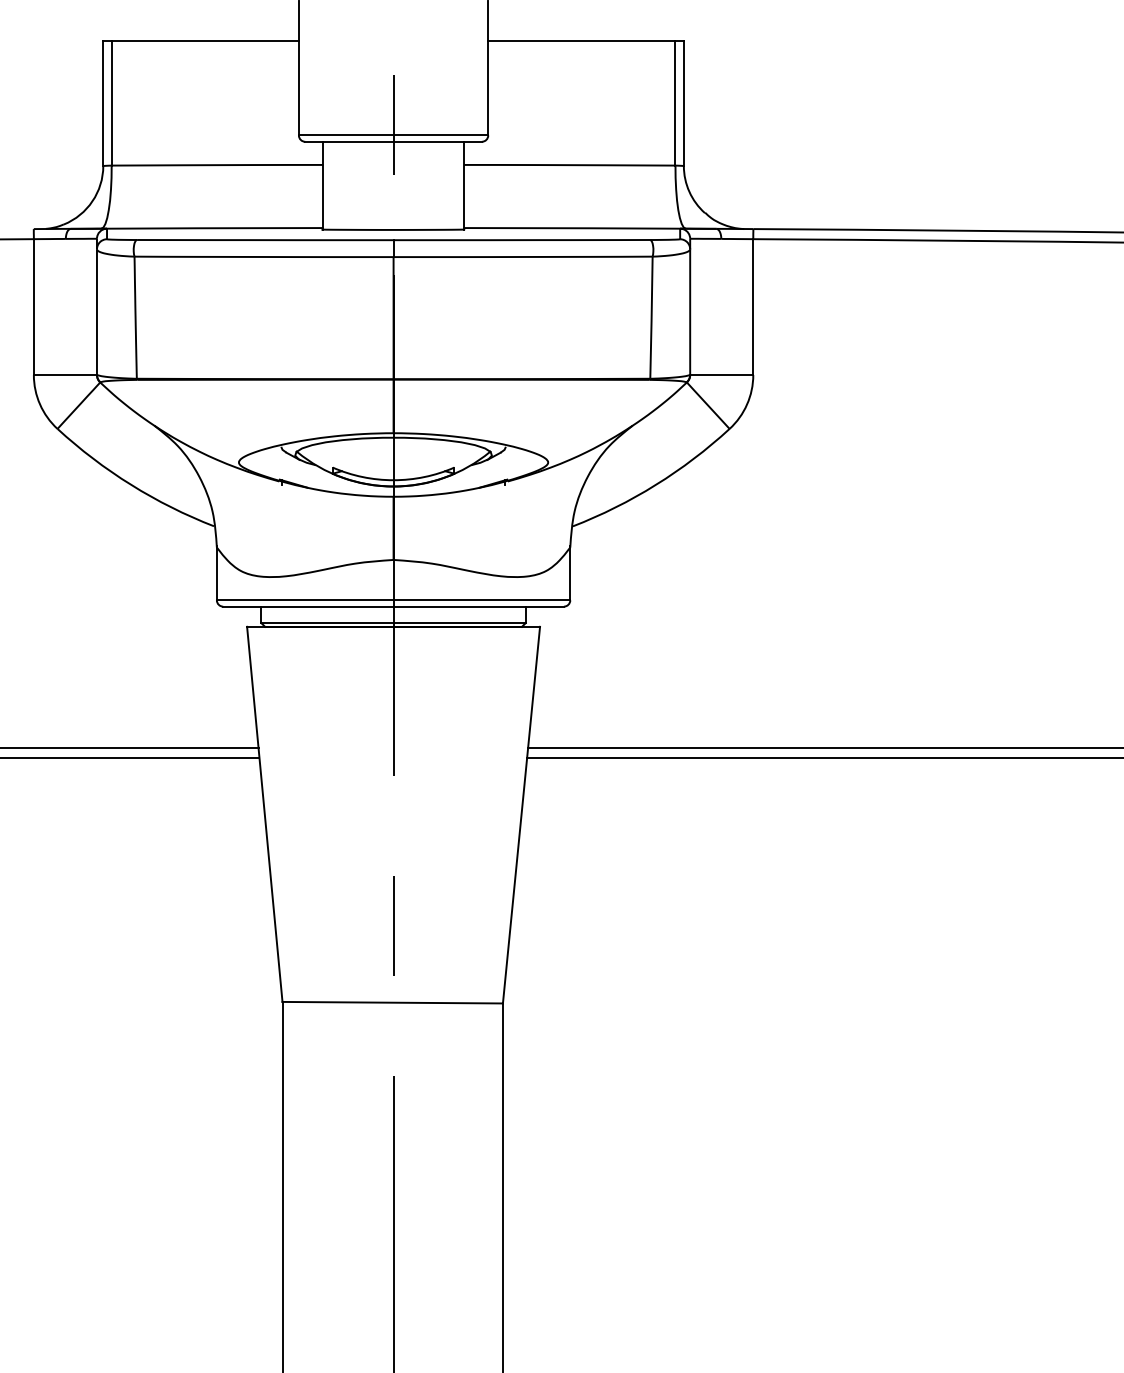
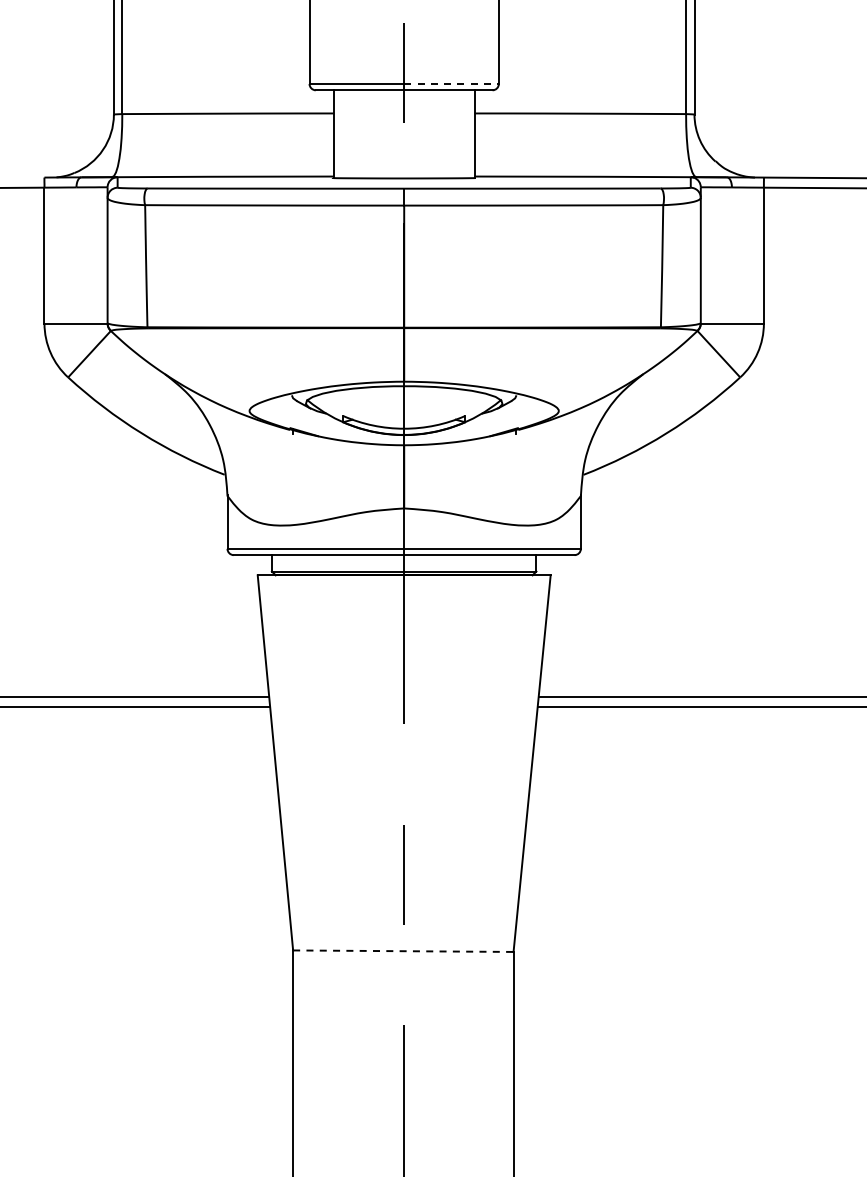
line: (441, 135) -> (452, 84), solid -> dashed
line: (393, 1002) -> (404, 951), solid -> dashed

